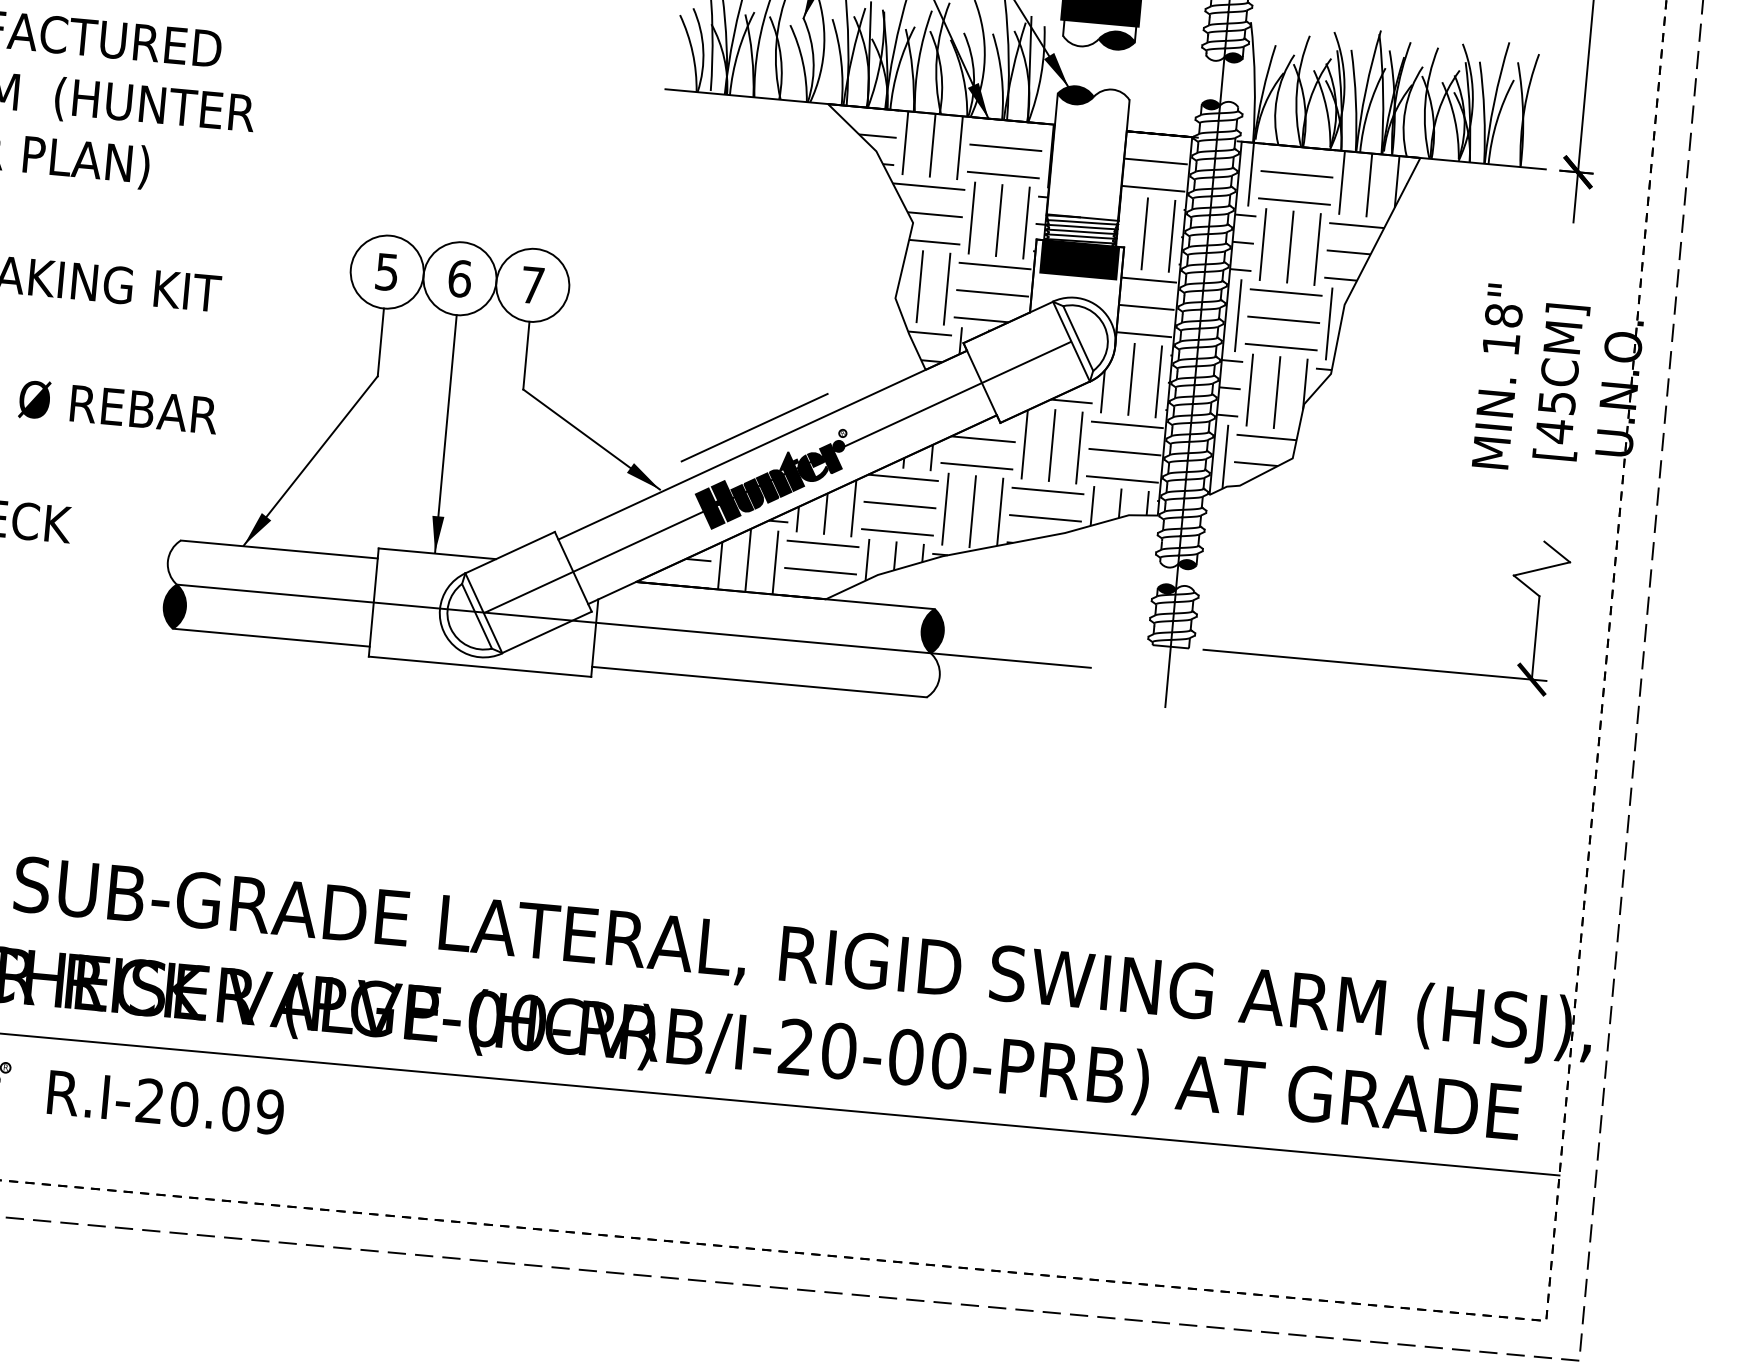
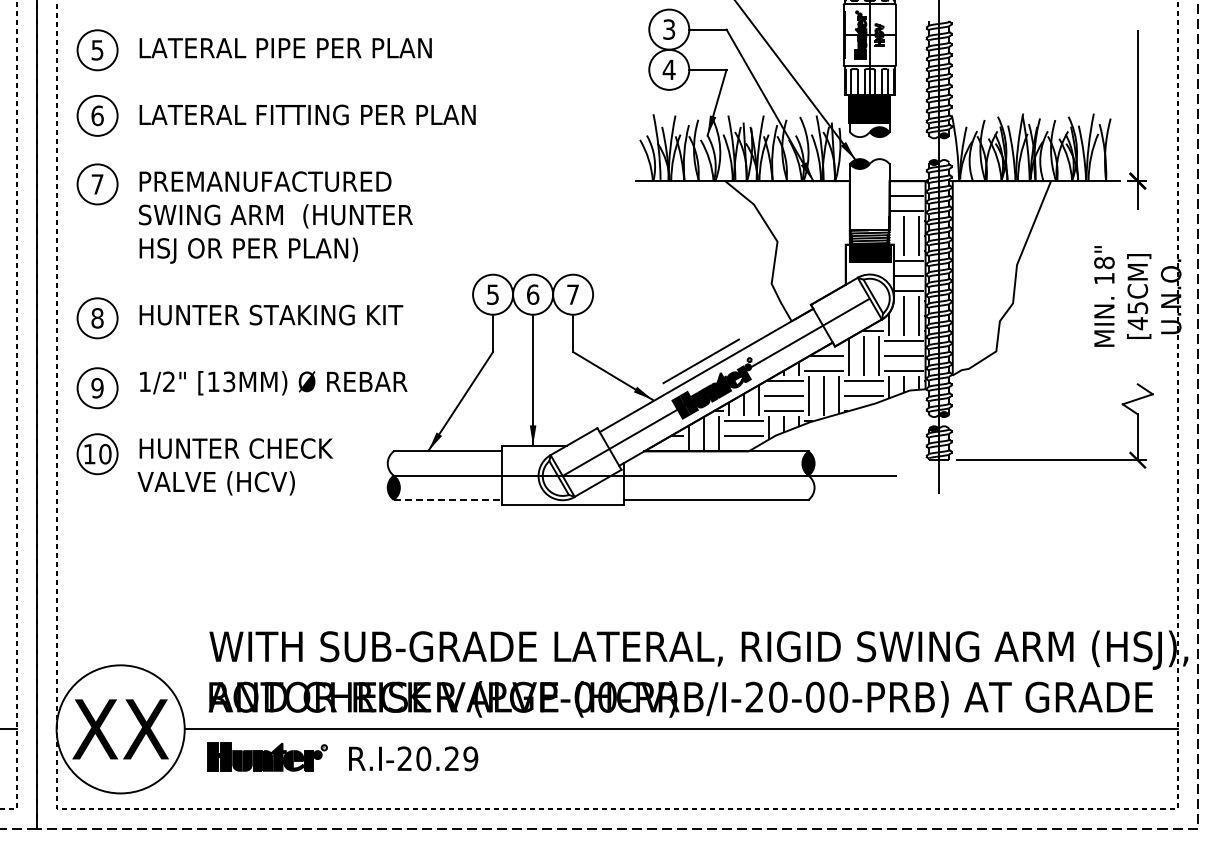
hatch: (930, 236) -> (787, 248), removed
hatch: (1314, 323) -> (1001, 276), removed
line: (272, 637) -> (448, 499), solid -> dashed
text: (234, 1108) -> (451, 758), R.I-20.09 -> R.I-20.29

